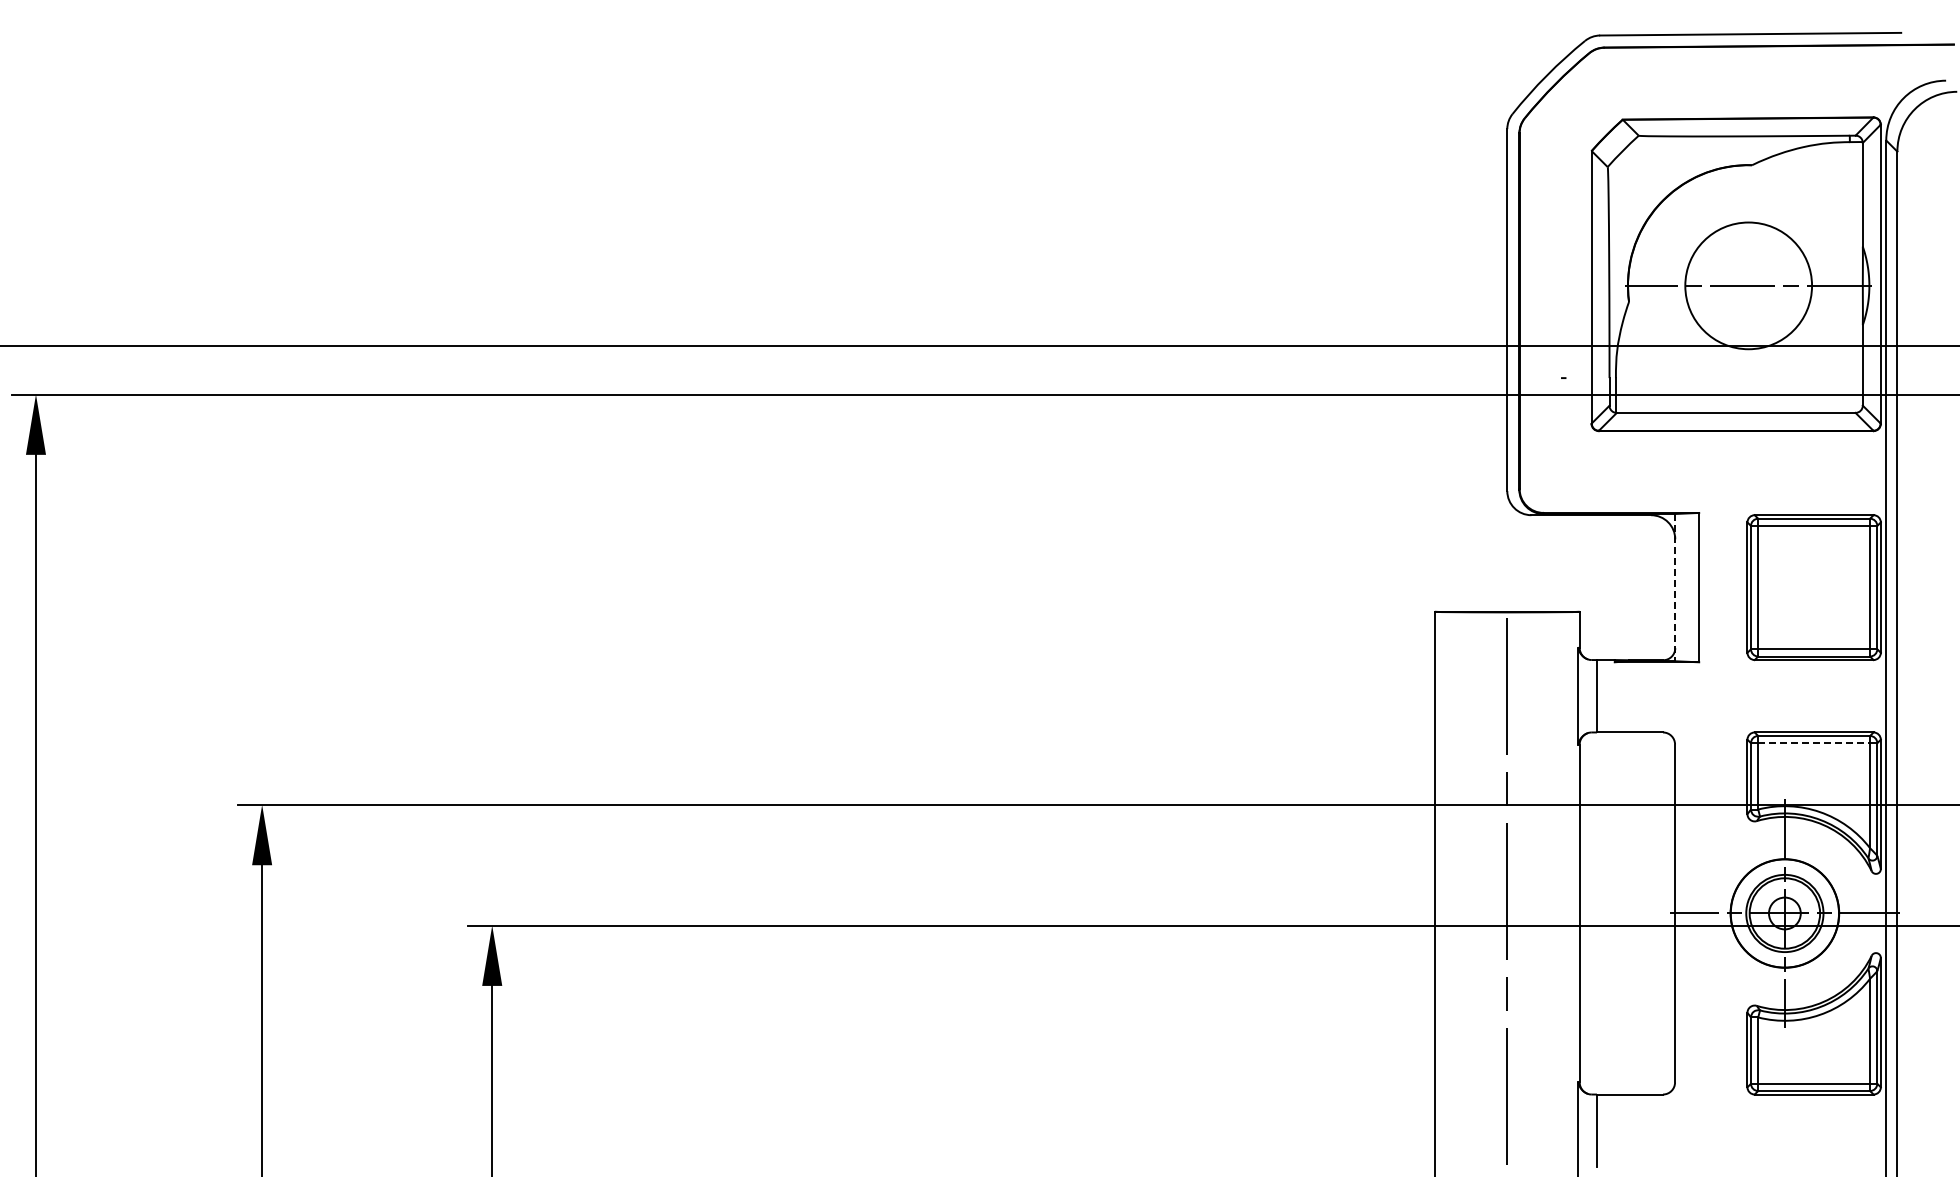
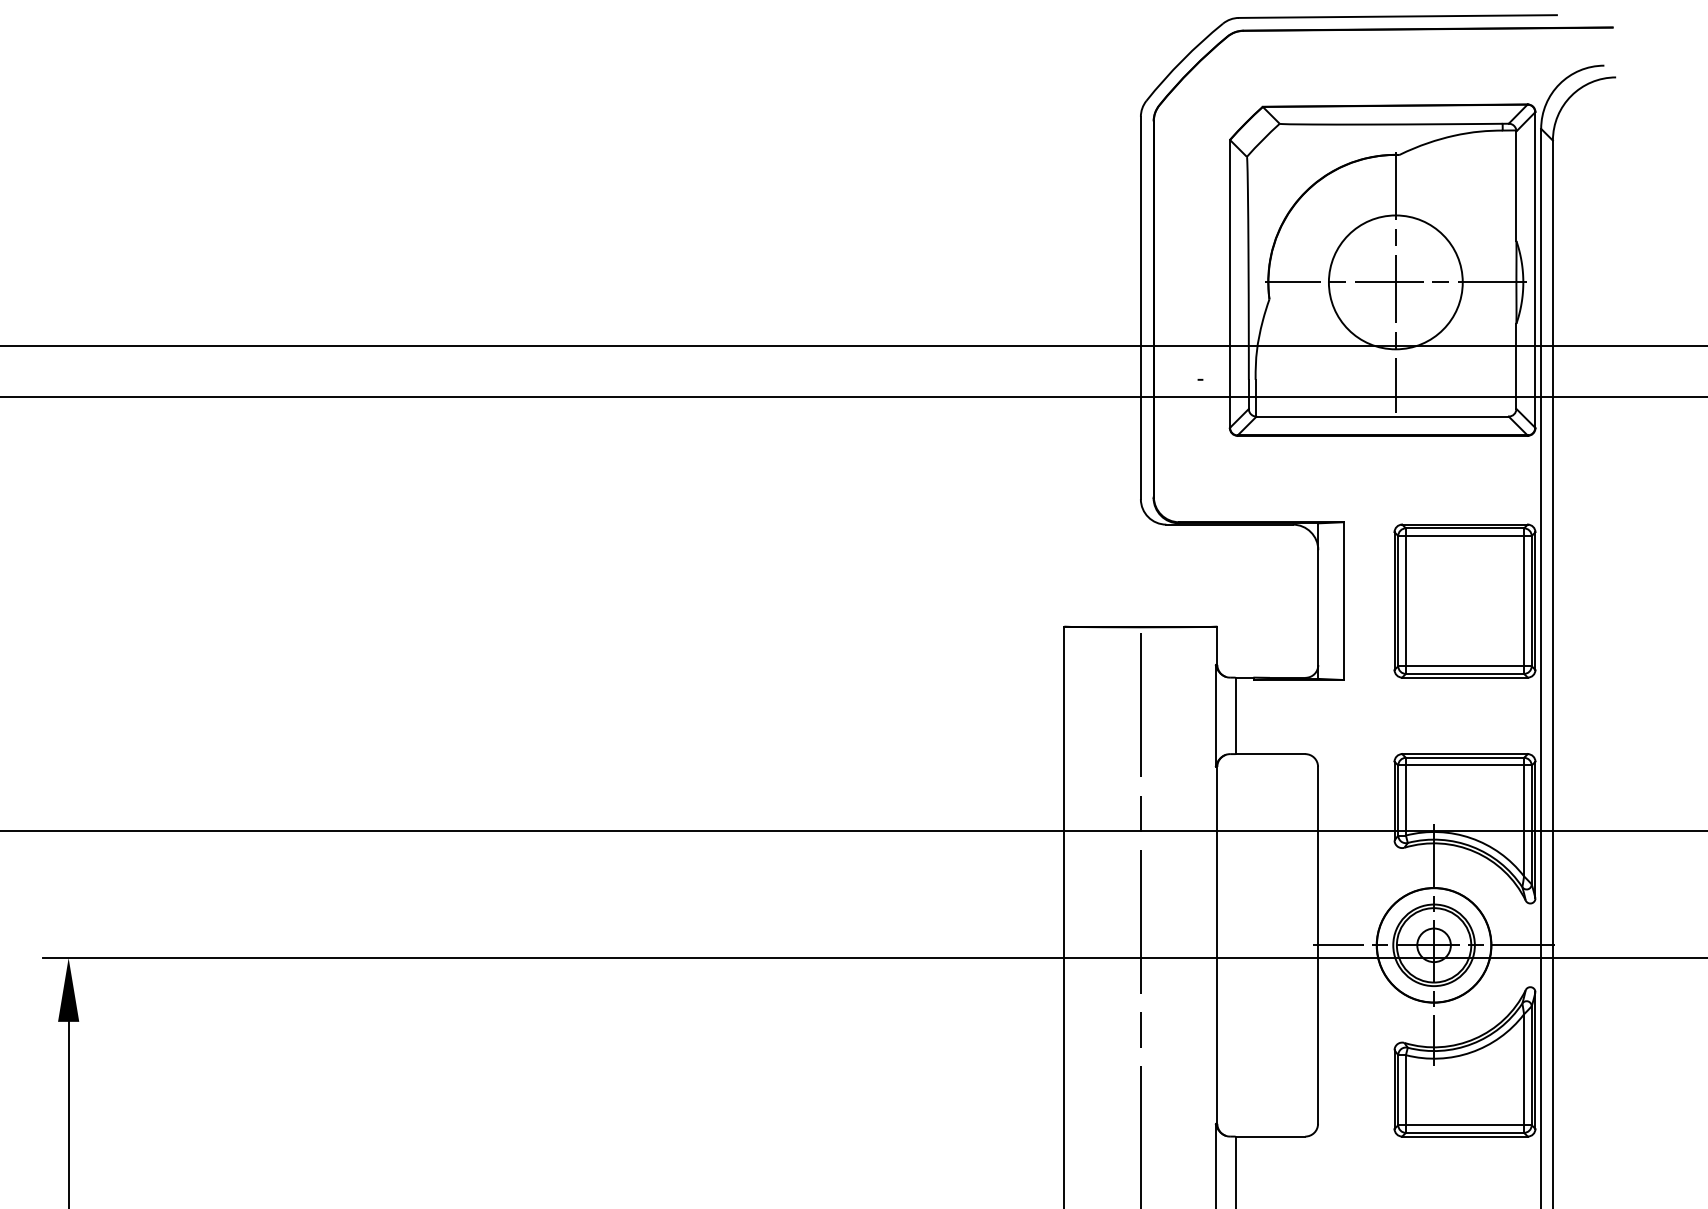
line: (1748, 285) -> (1395, 282), added
line: (1675, 587) -> (1318, 601), dashed -> solid
line: (1814, 743) -> (1465, 765), dashed -> solid

